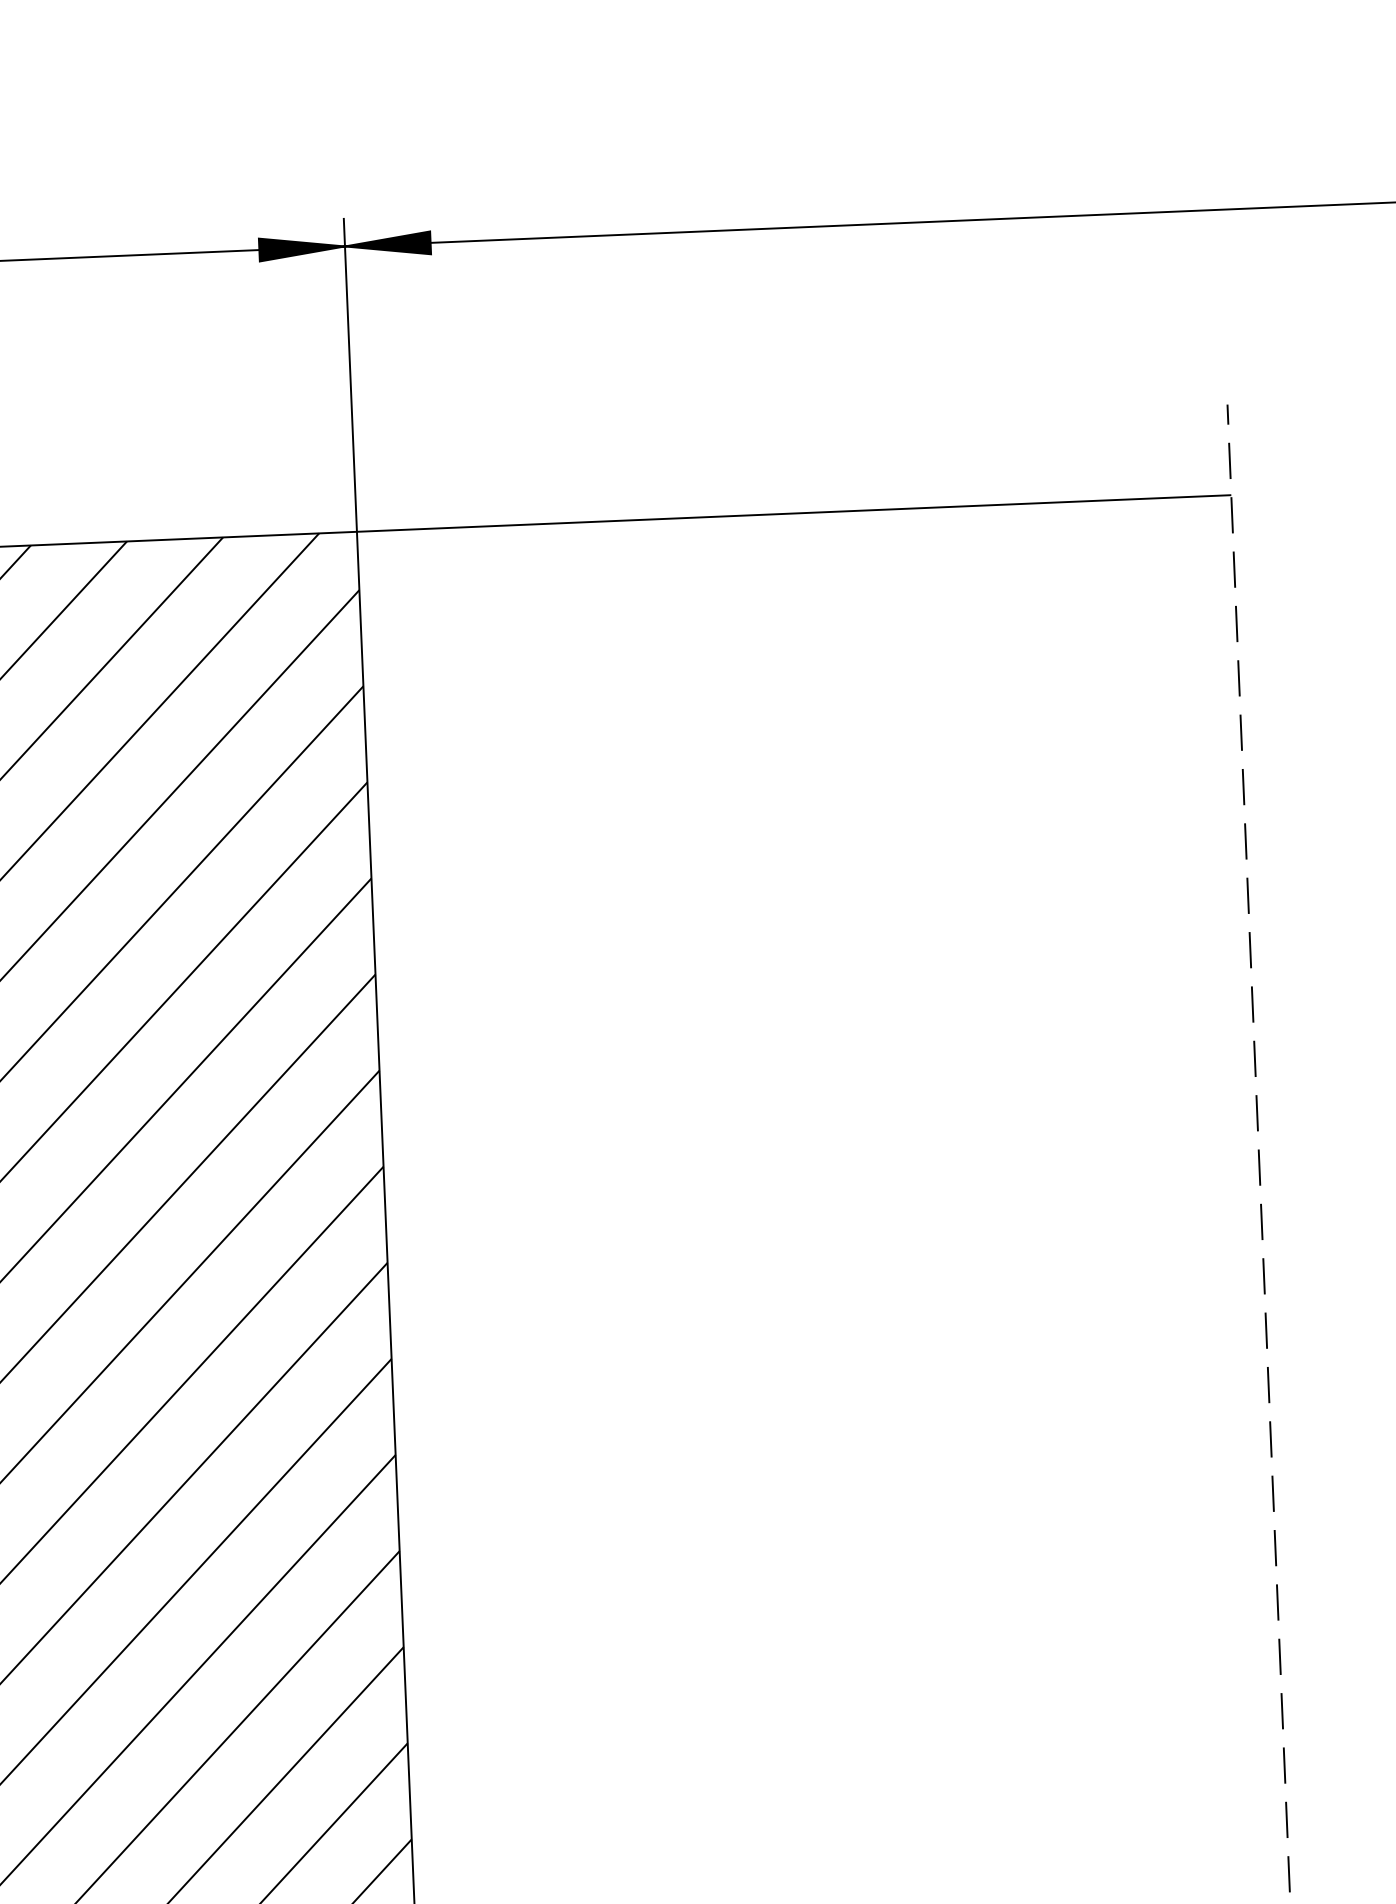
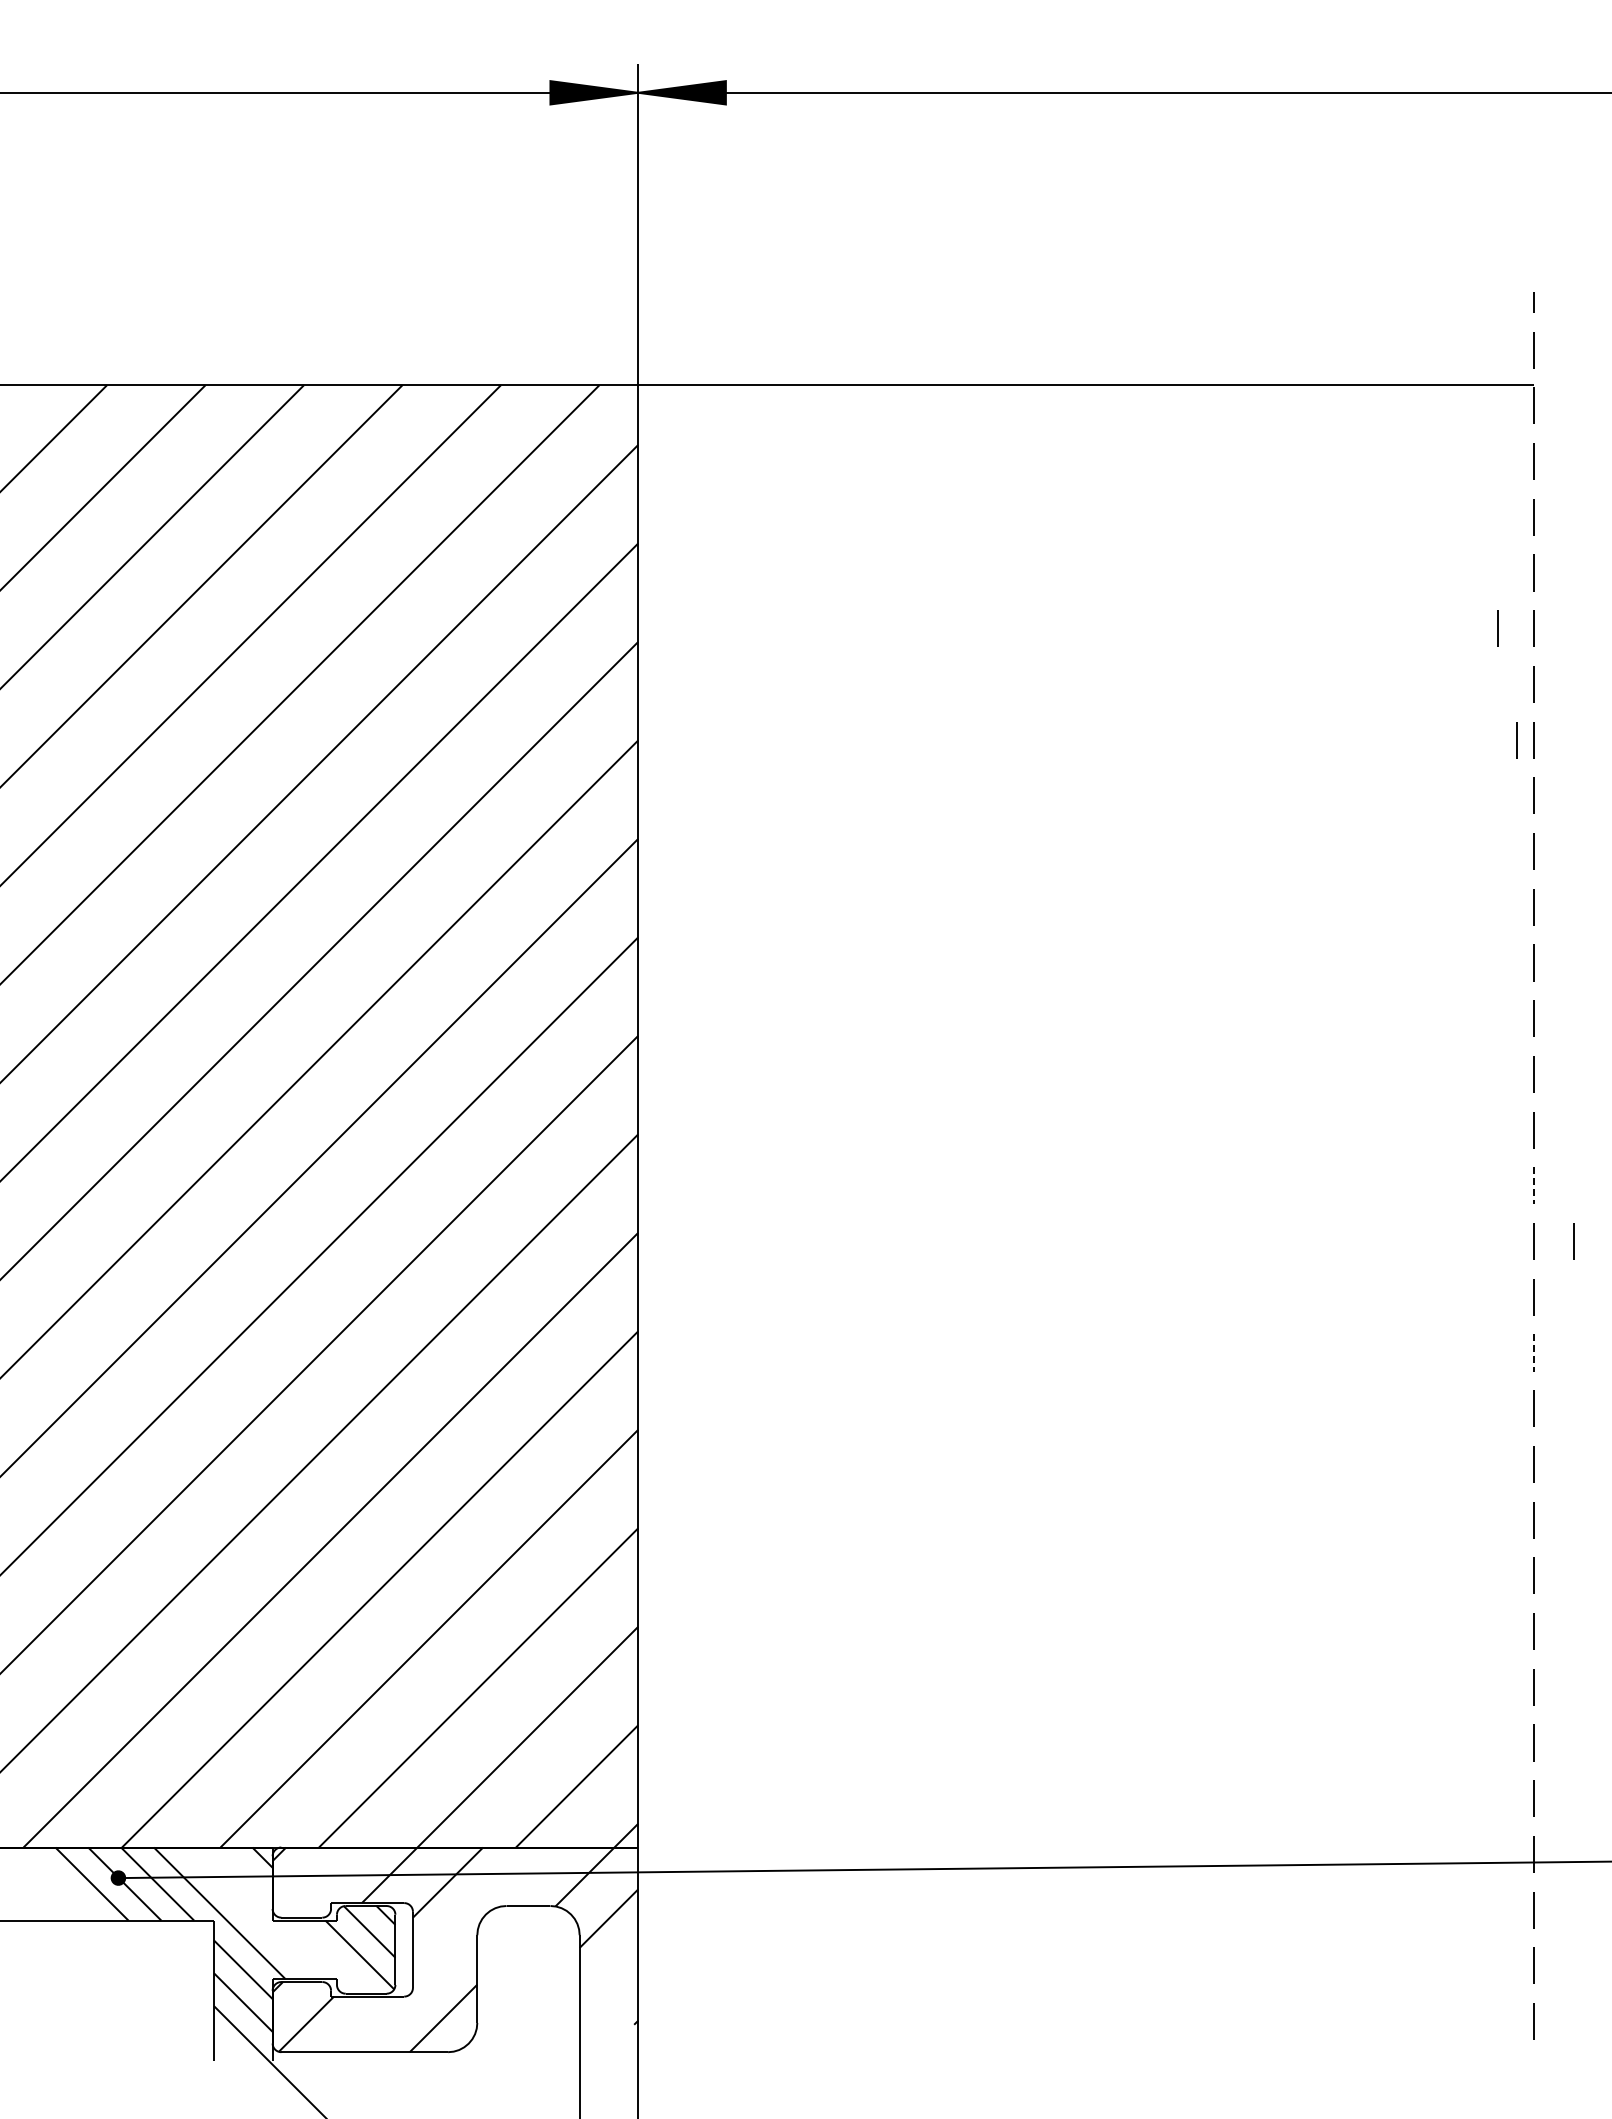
line: (1205, 734) -> (1497, 628), added
line: (1228, 842) -> (1516, 740), added
line: (1264, 1275) -> (1534, 1185), solid -> dashed
line: (1304, 1329) -> (1573, 1241), added
line: (1271, 1438) -> (1534, 1352), solid -> dashed

